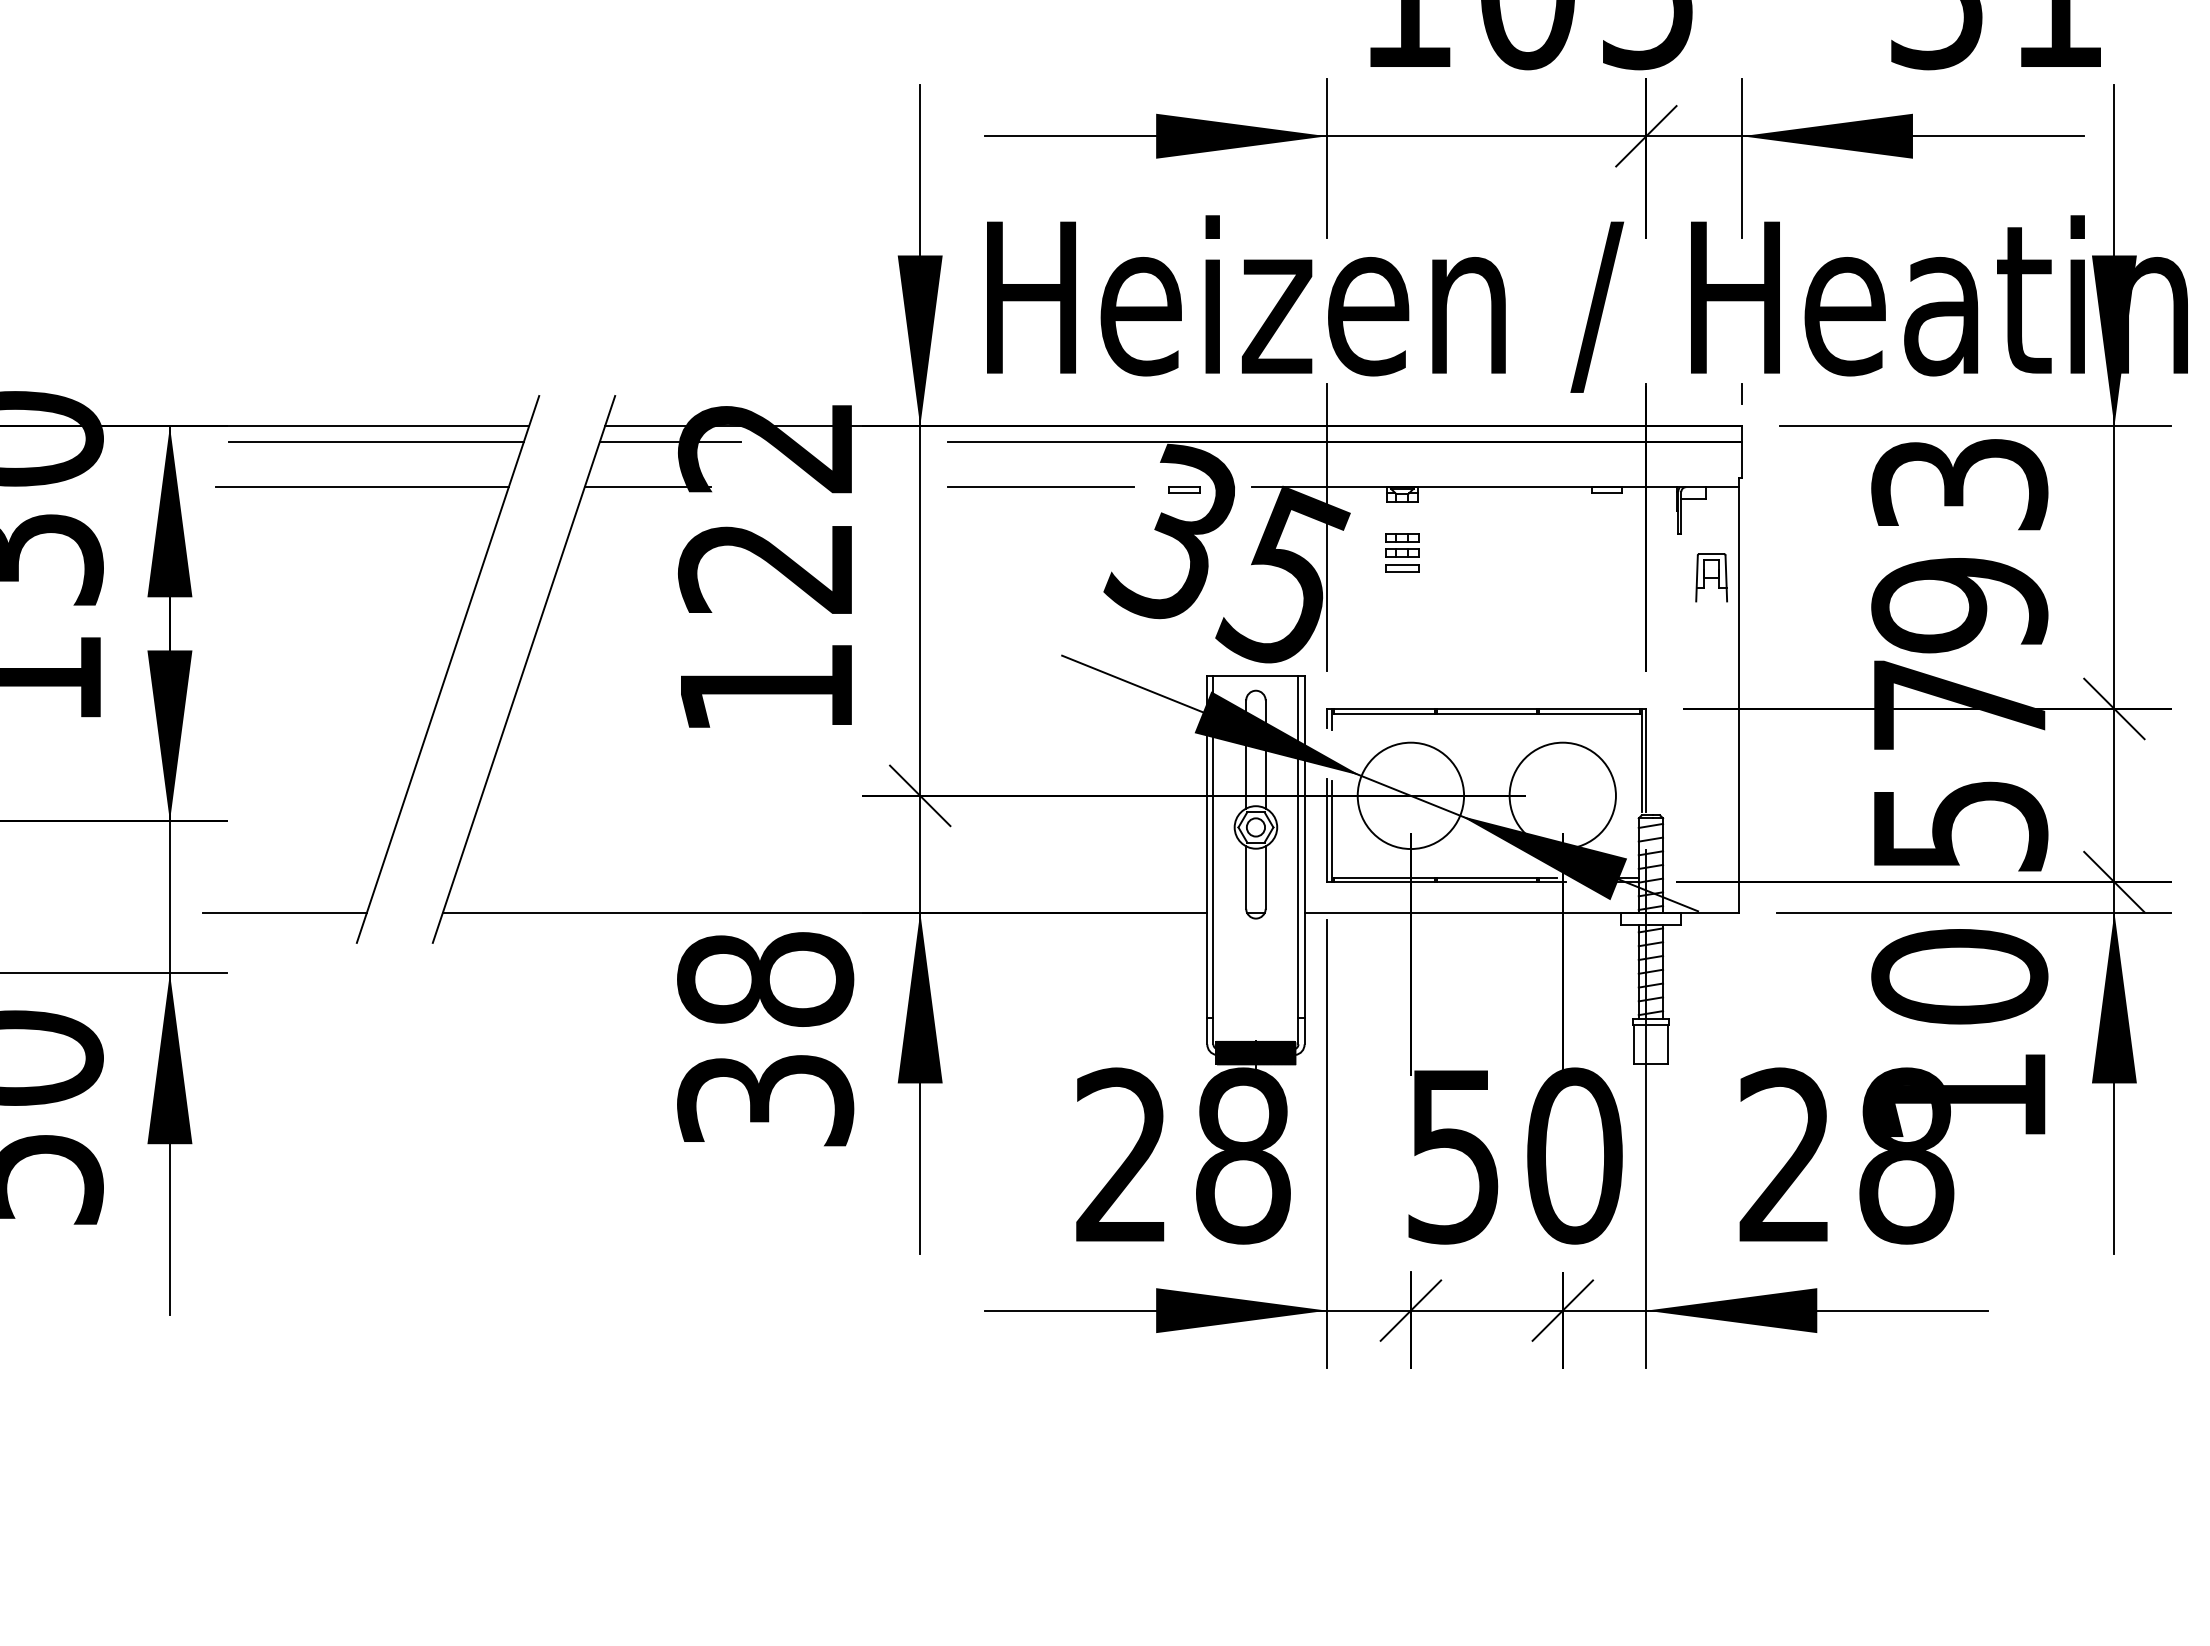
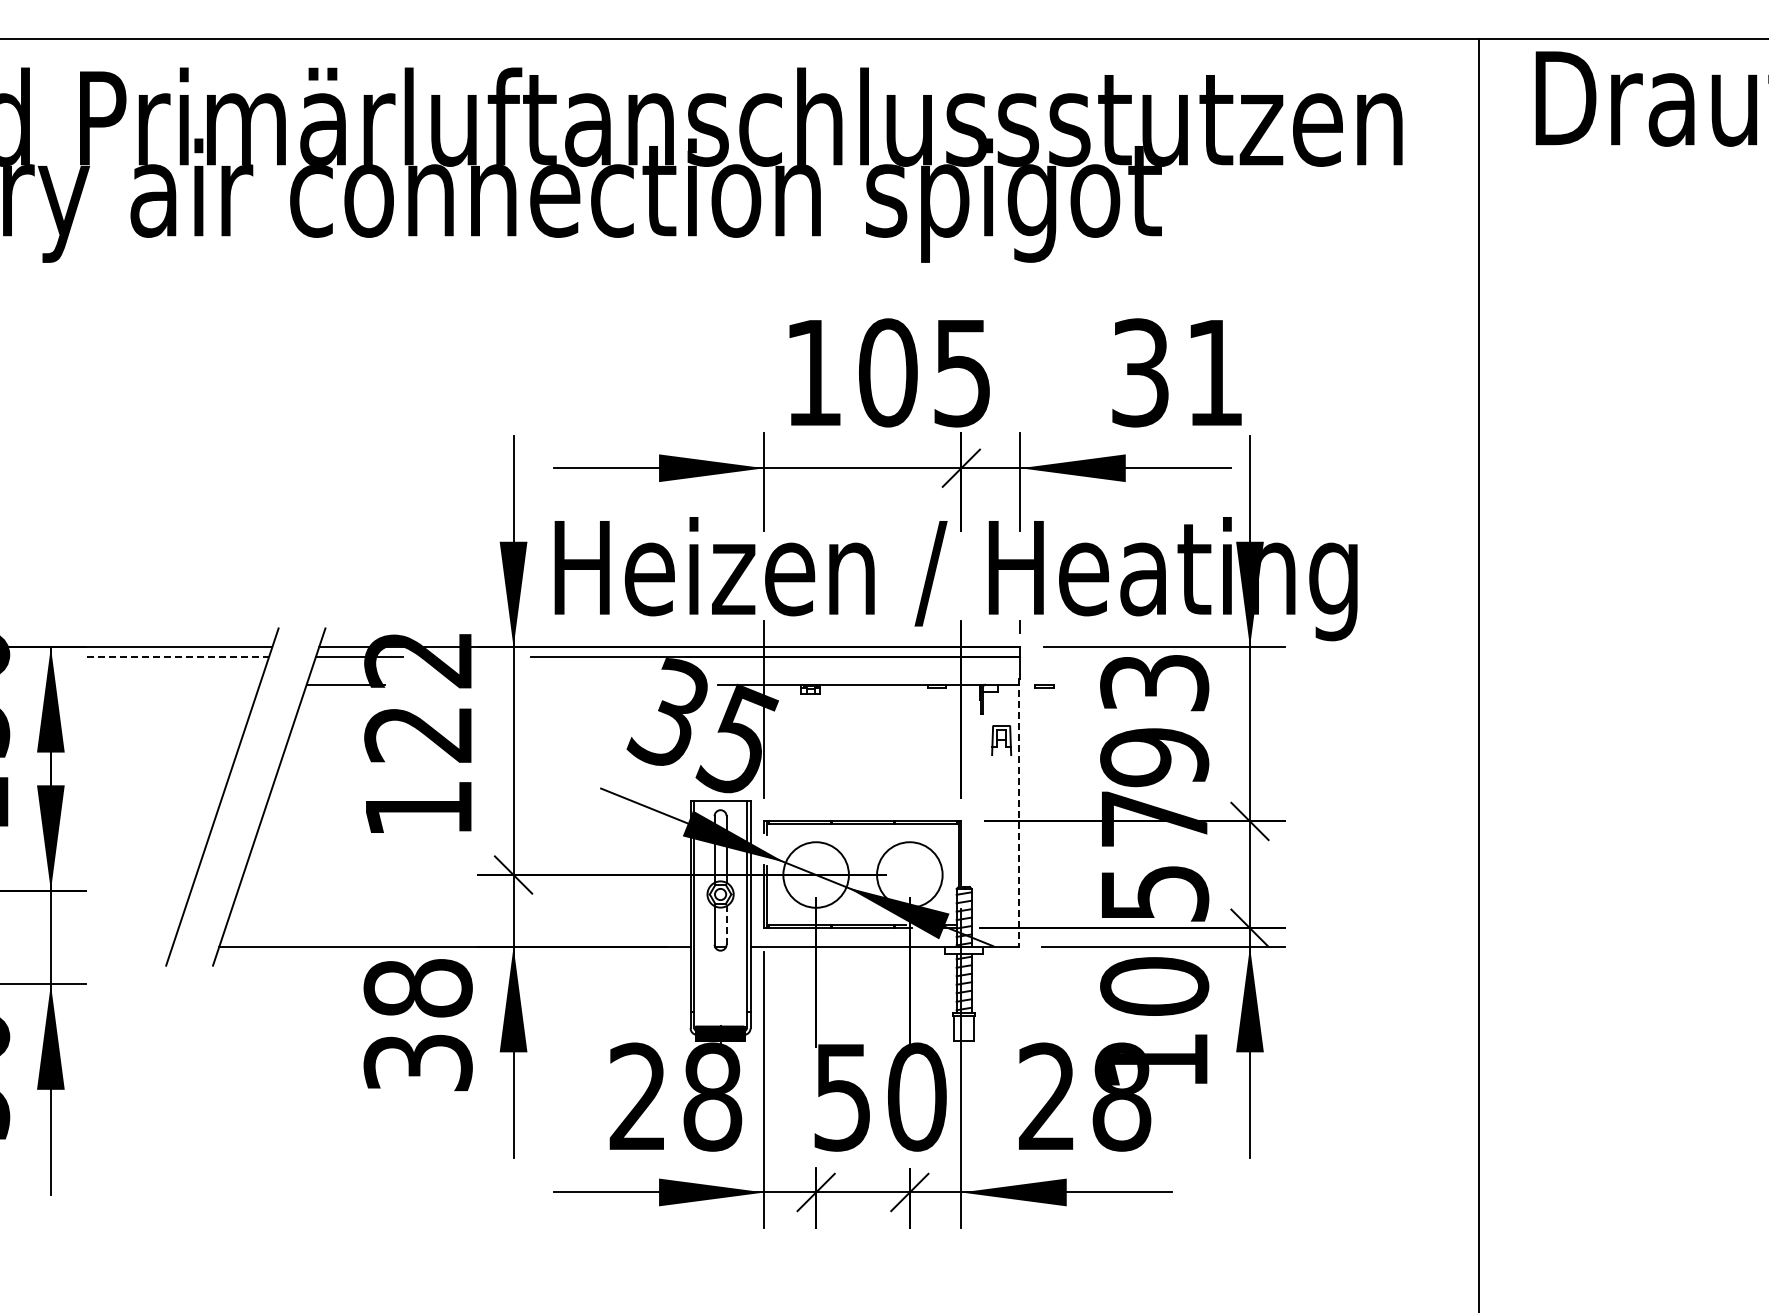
line: (376, 441) -> (178, 656), solid -> dashed
line: (362, 486) -> (169, 684), removed
line: (1041, 486) -> (588, 684), removed
line: (1184, 488) -> (1044, 685), moved
part: (1401, 553) -> (810, 725), removed
line: (1739, 696) -> (1018, 813), solid -> dashed
line: (1265, 876) -> (726, 924), solid -> dashed
line: (284, 911) -> (121, 946), removed

